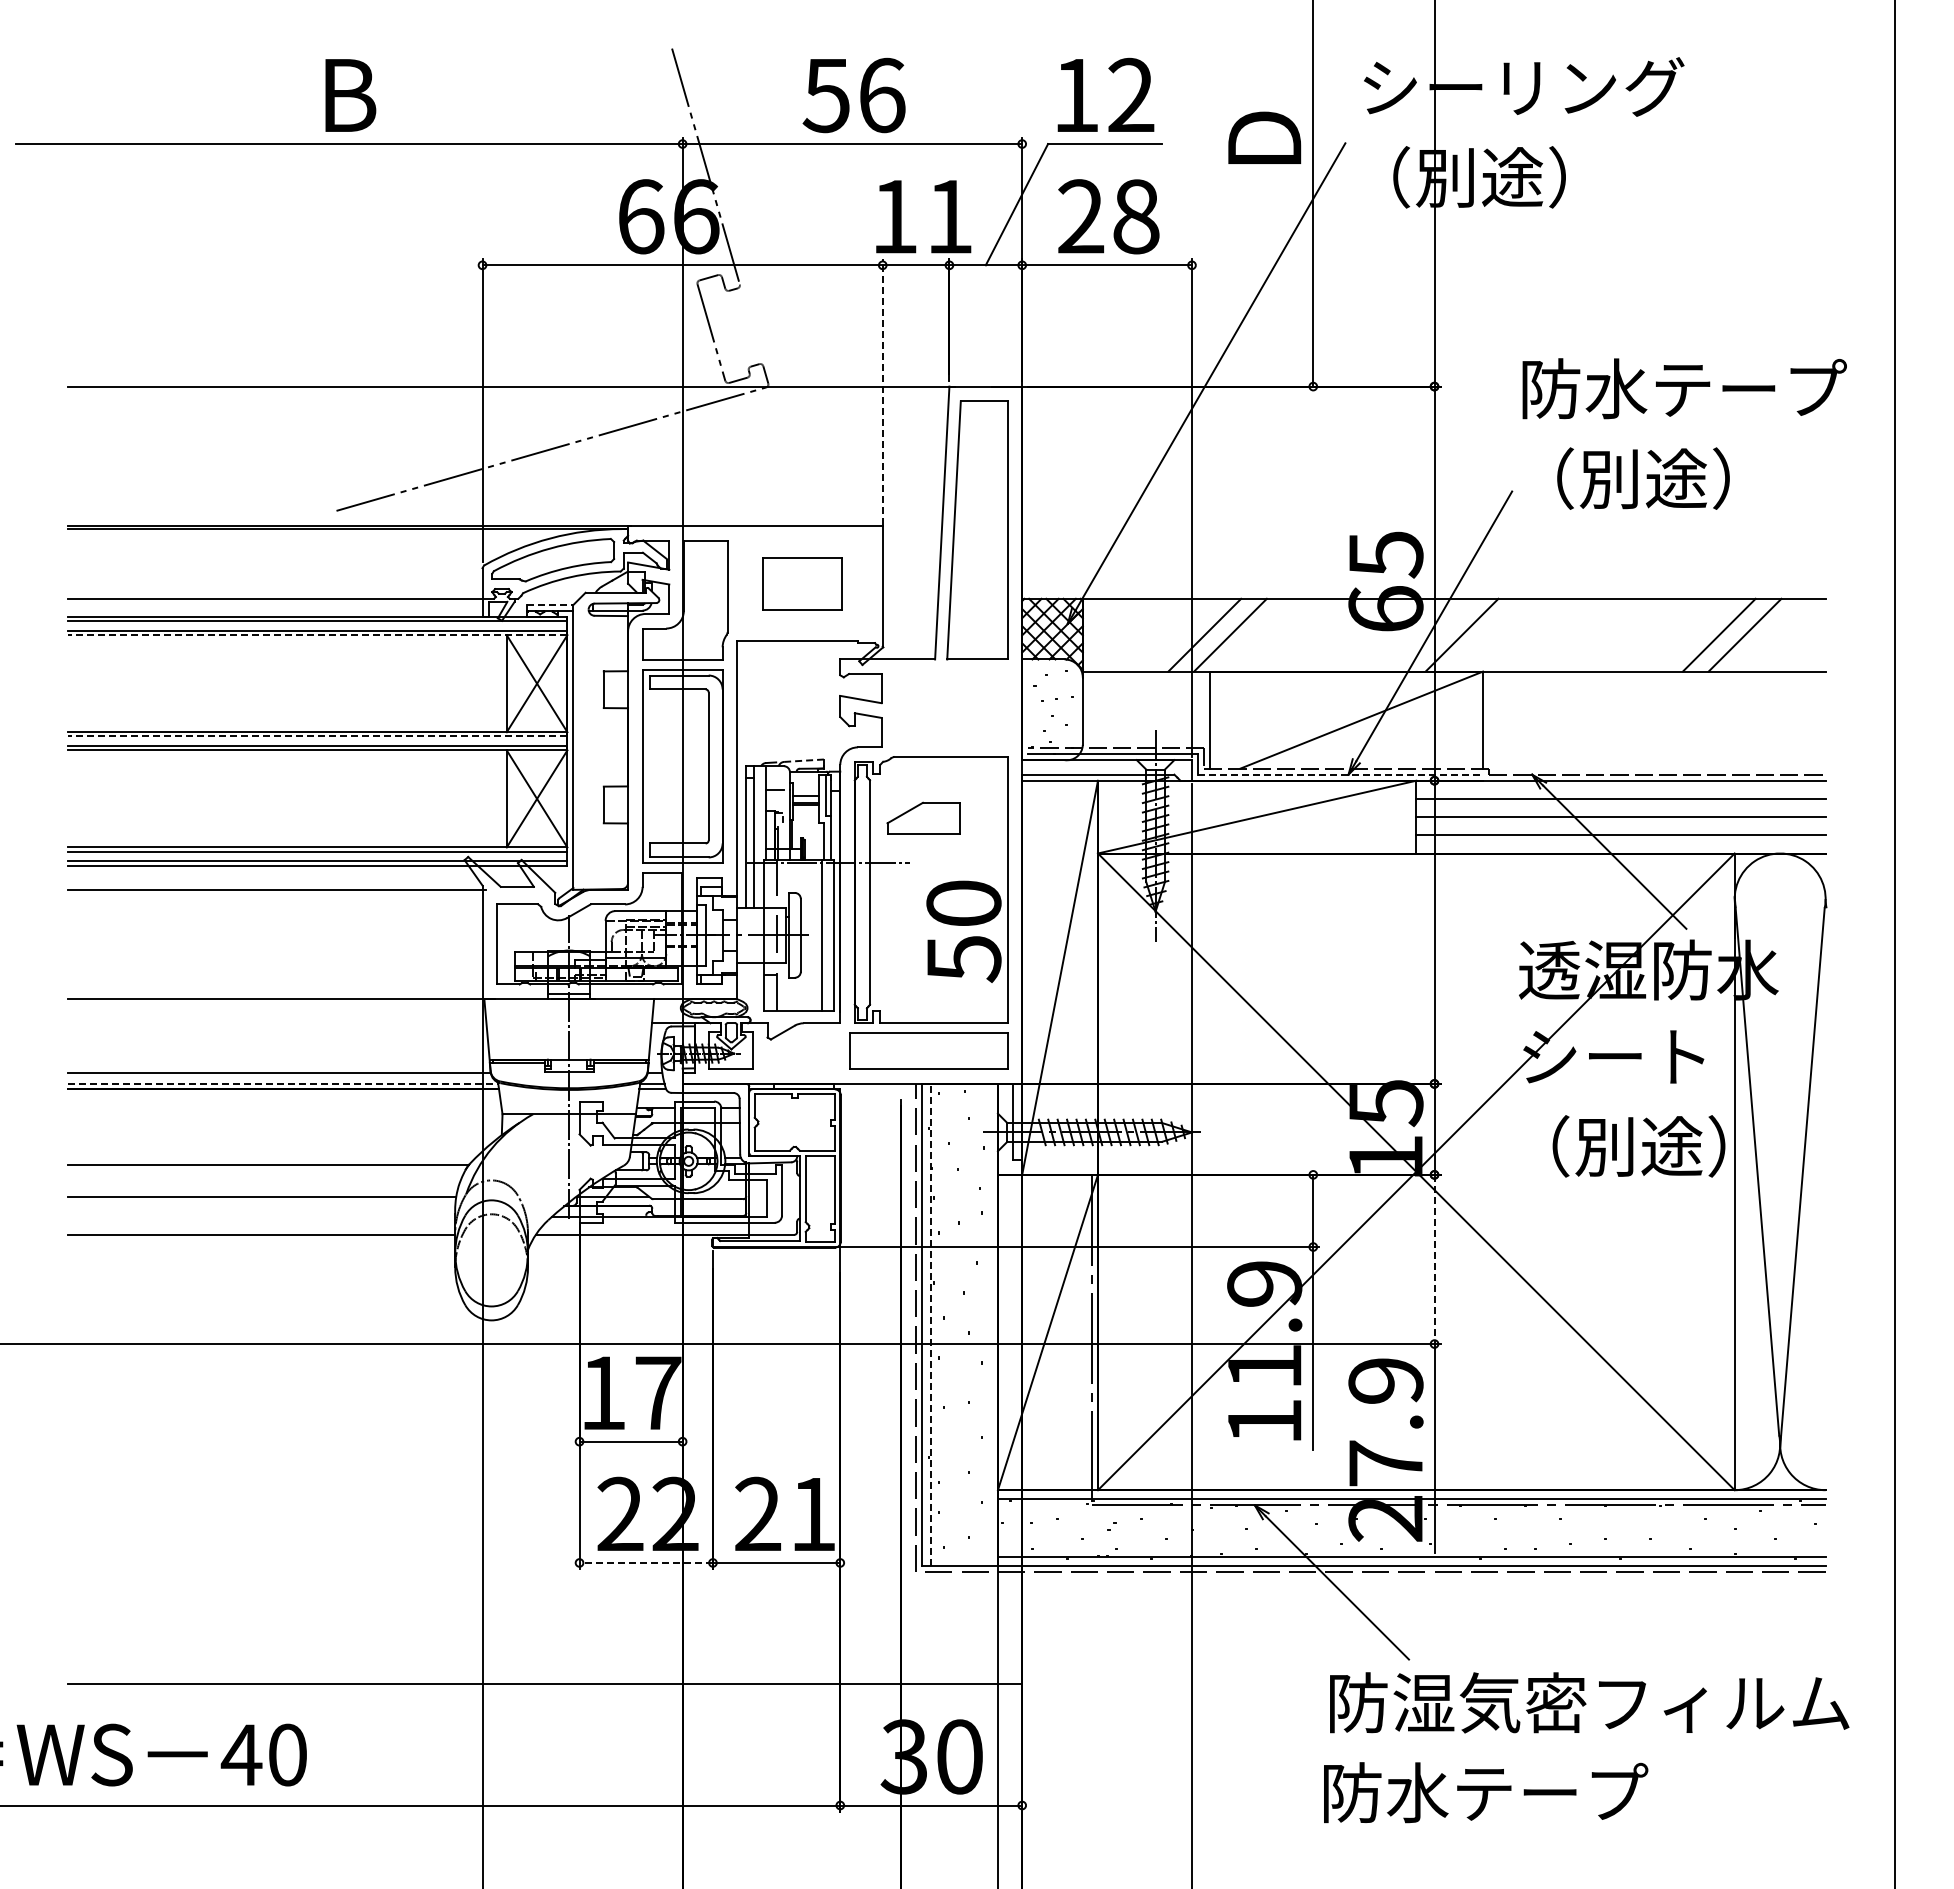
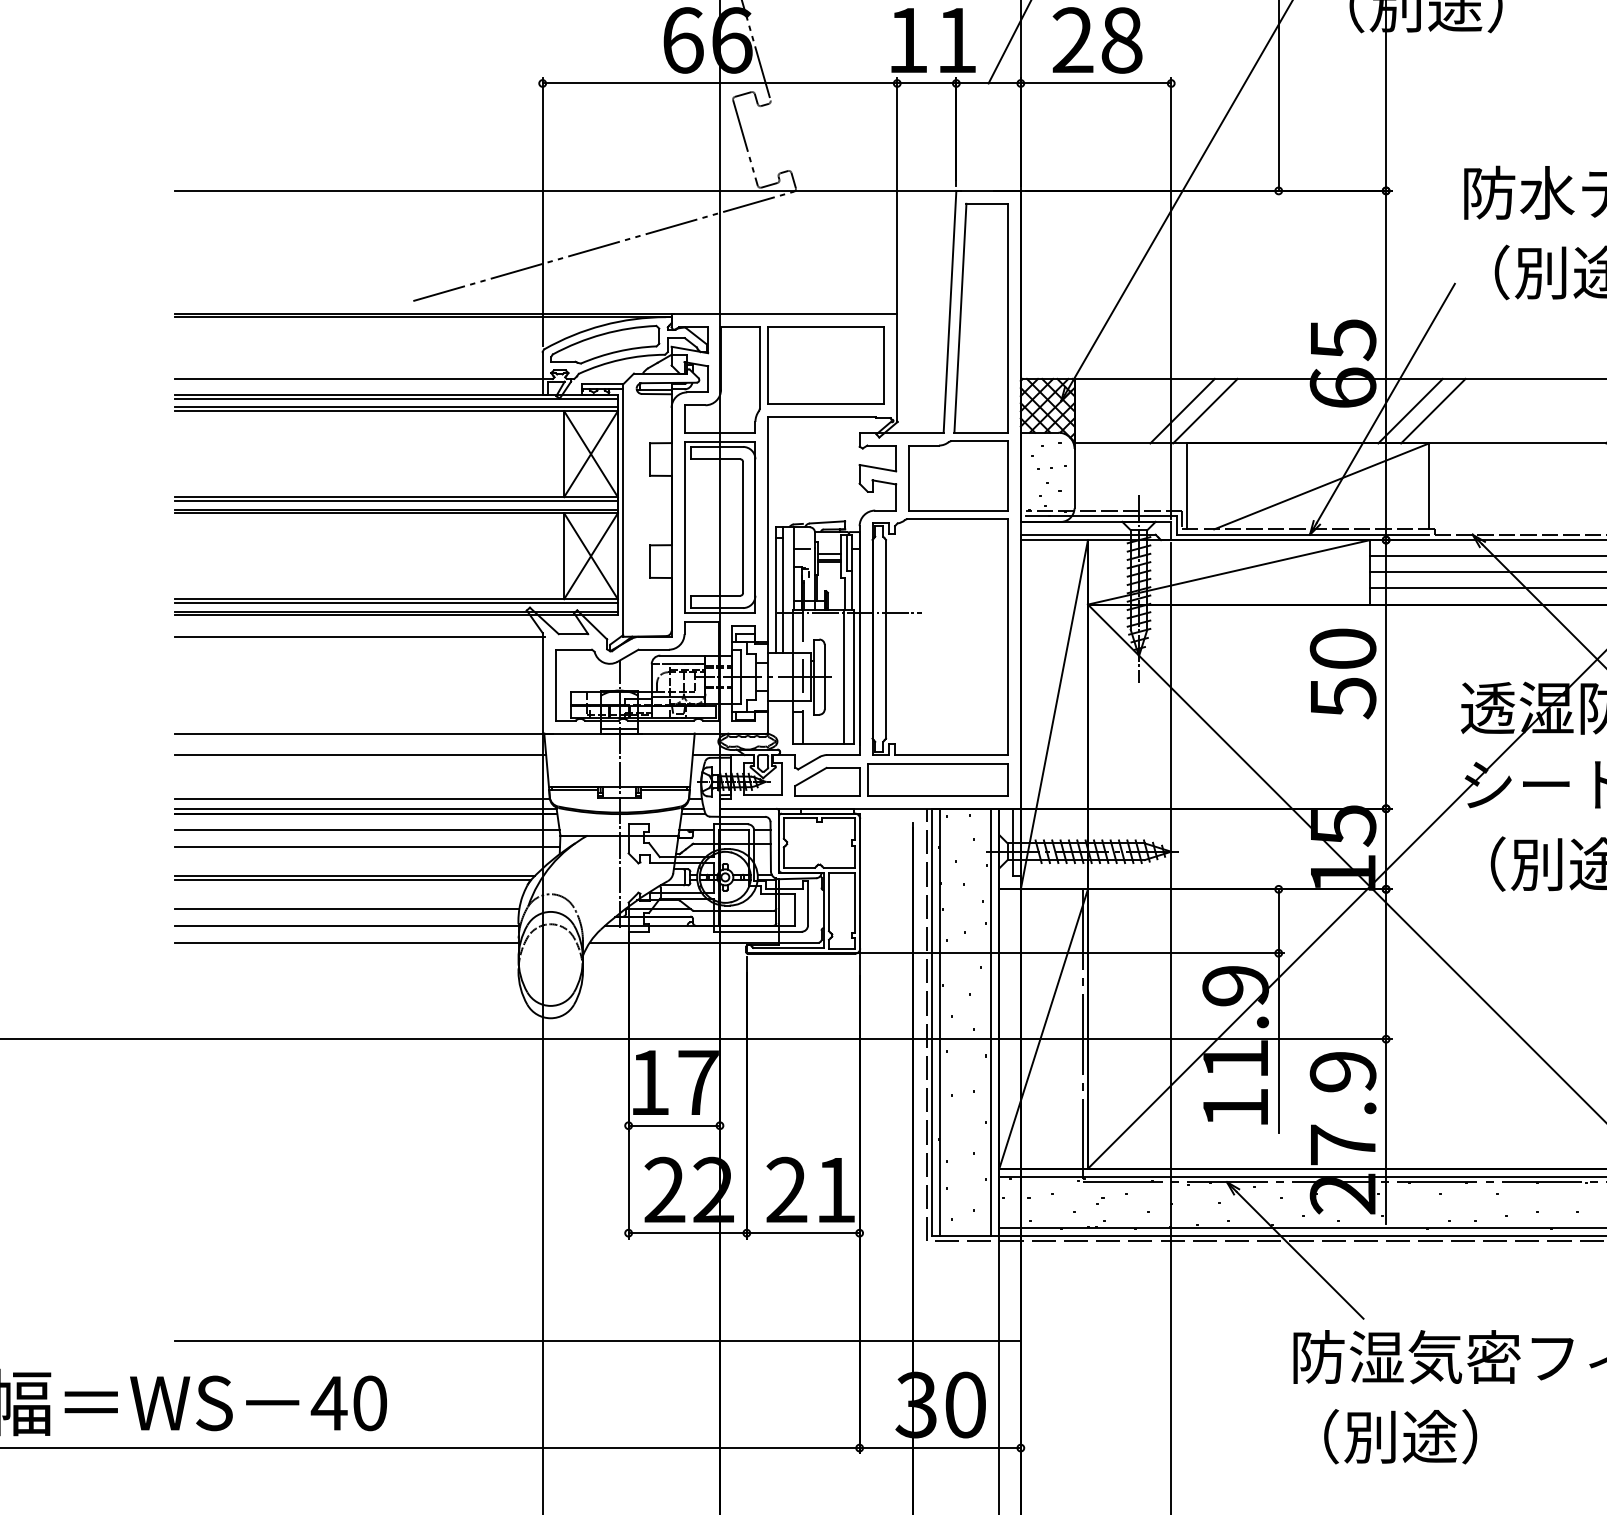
line: (882, 391) -> (897, 195), dashed -> solid
part: (802, 583) -> (826, 365), size x1.67
line: (550, 604) -> (602, 383), dashed -> solid
line: (1487, 634) -> (1433, 410), added
line: (317, 635) -> (396, 411), dashed -> solid
part: (951, 707) -> (958, 475), added
line: (317, 736) -> (396, 500), dashed -> solid
line: (804, 760) -> (827, 522), dashed -> solid
line: (1341, 774) -> (1303, 534), dashed -> solid
part: (923, 817) -> (827, 780), moved
text: (963, 931) -> (1342, 673), moved
line: (276, 1023) -> (360, 755), added
line: (283, 1083) -> (366, 808), dashed -> solid
line: (284, 1107) -> (367, 829), added
line: (284, 1127) -> (367, 847), added
line: (270, 1159) -> (354, 875), added
line: (261, 1216) -> (346, 926), added
line: (1434, 1259) -> (1386, 964), dashed -> solid
line: (931, 1324) -> (940, 1021), dashed -> solid
line: (988, 1324) -> (990, 1021), added
line: (646, 1562) -> (687, 1232), dashed -> solid
text: (1486, 1792) -> (1432, 1436), 防水テープ -> （別途）

